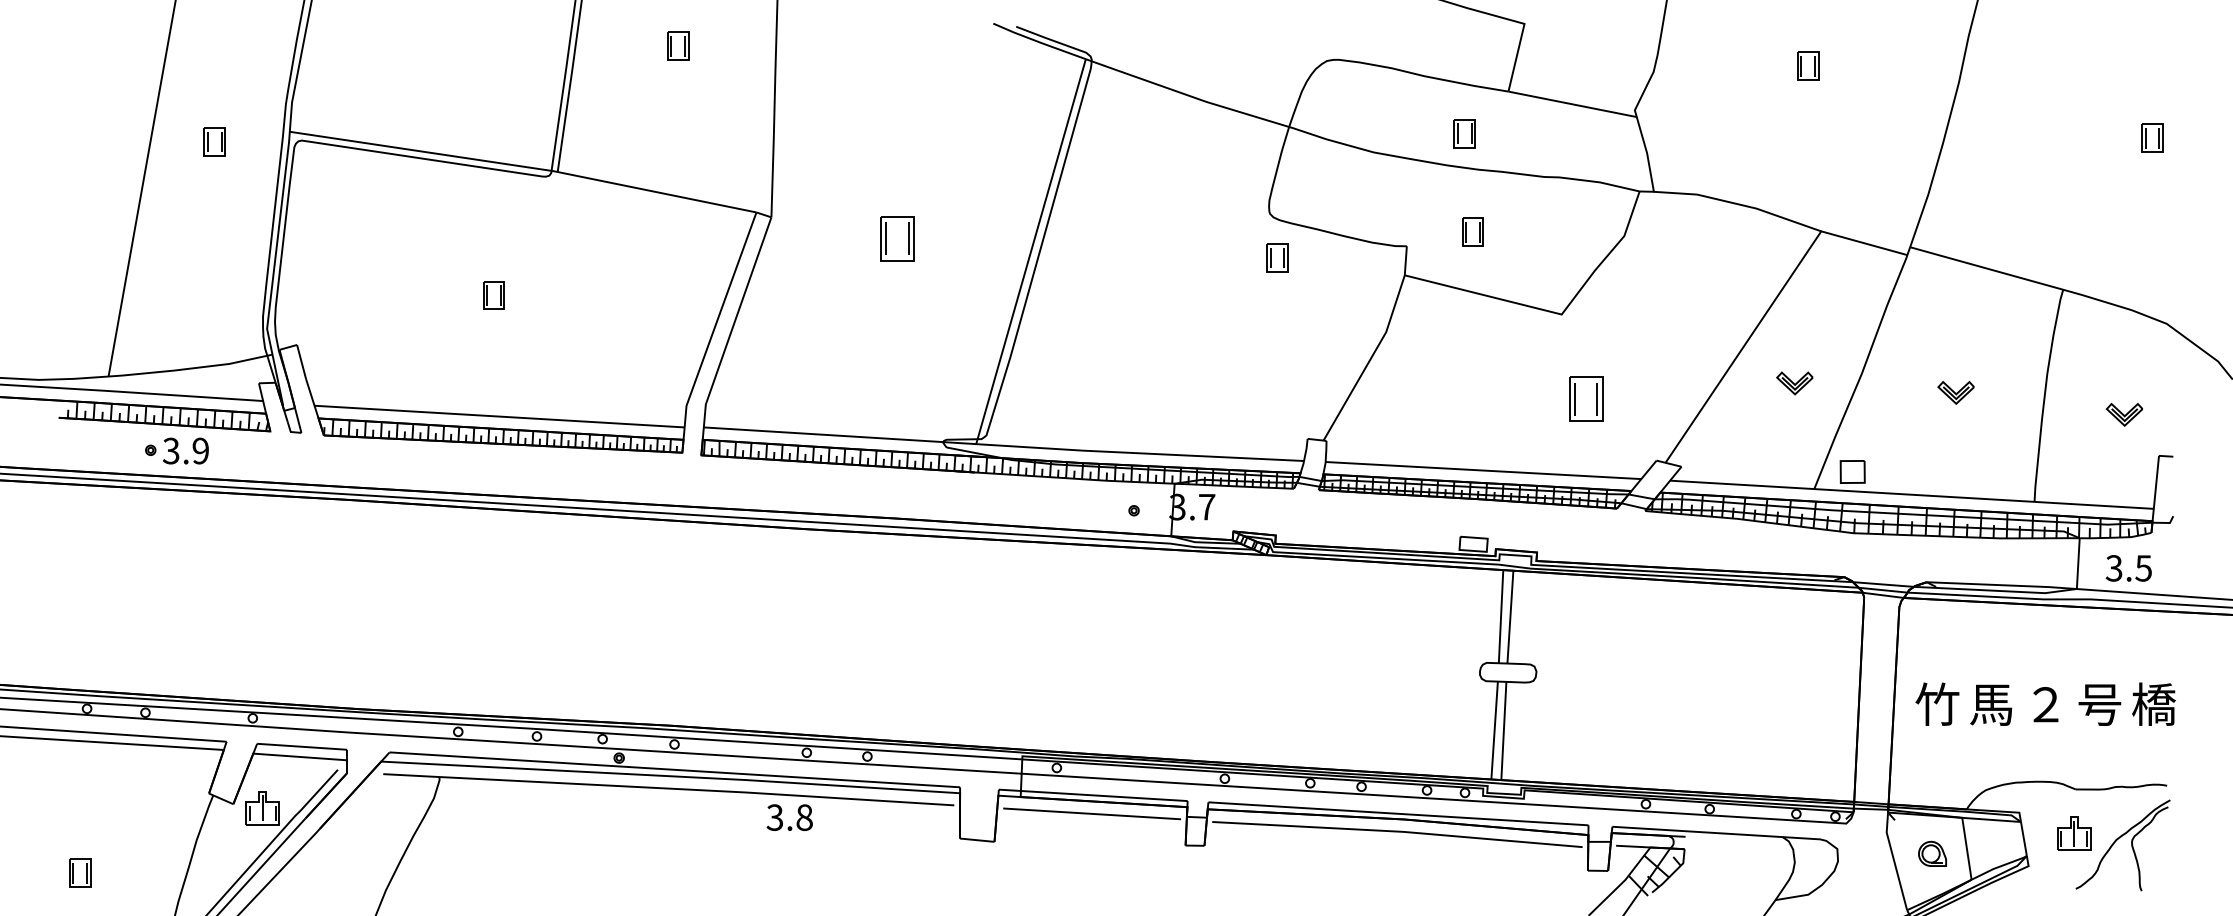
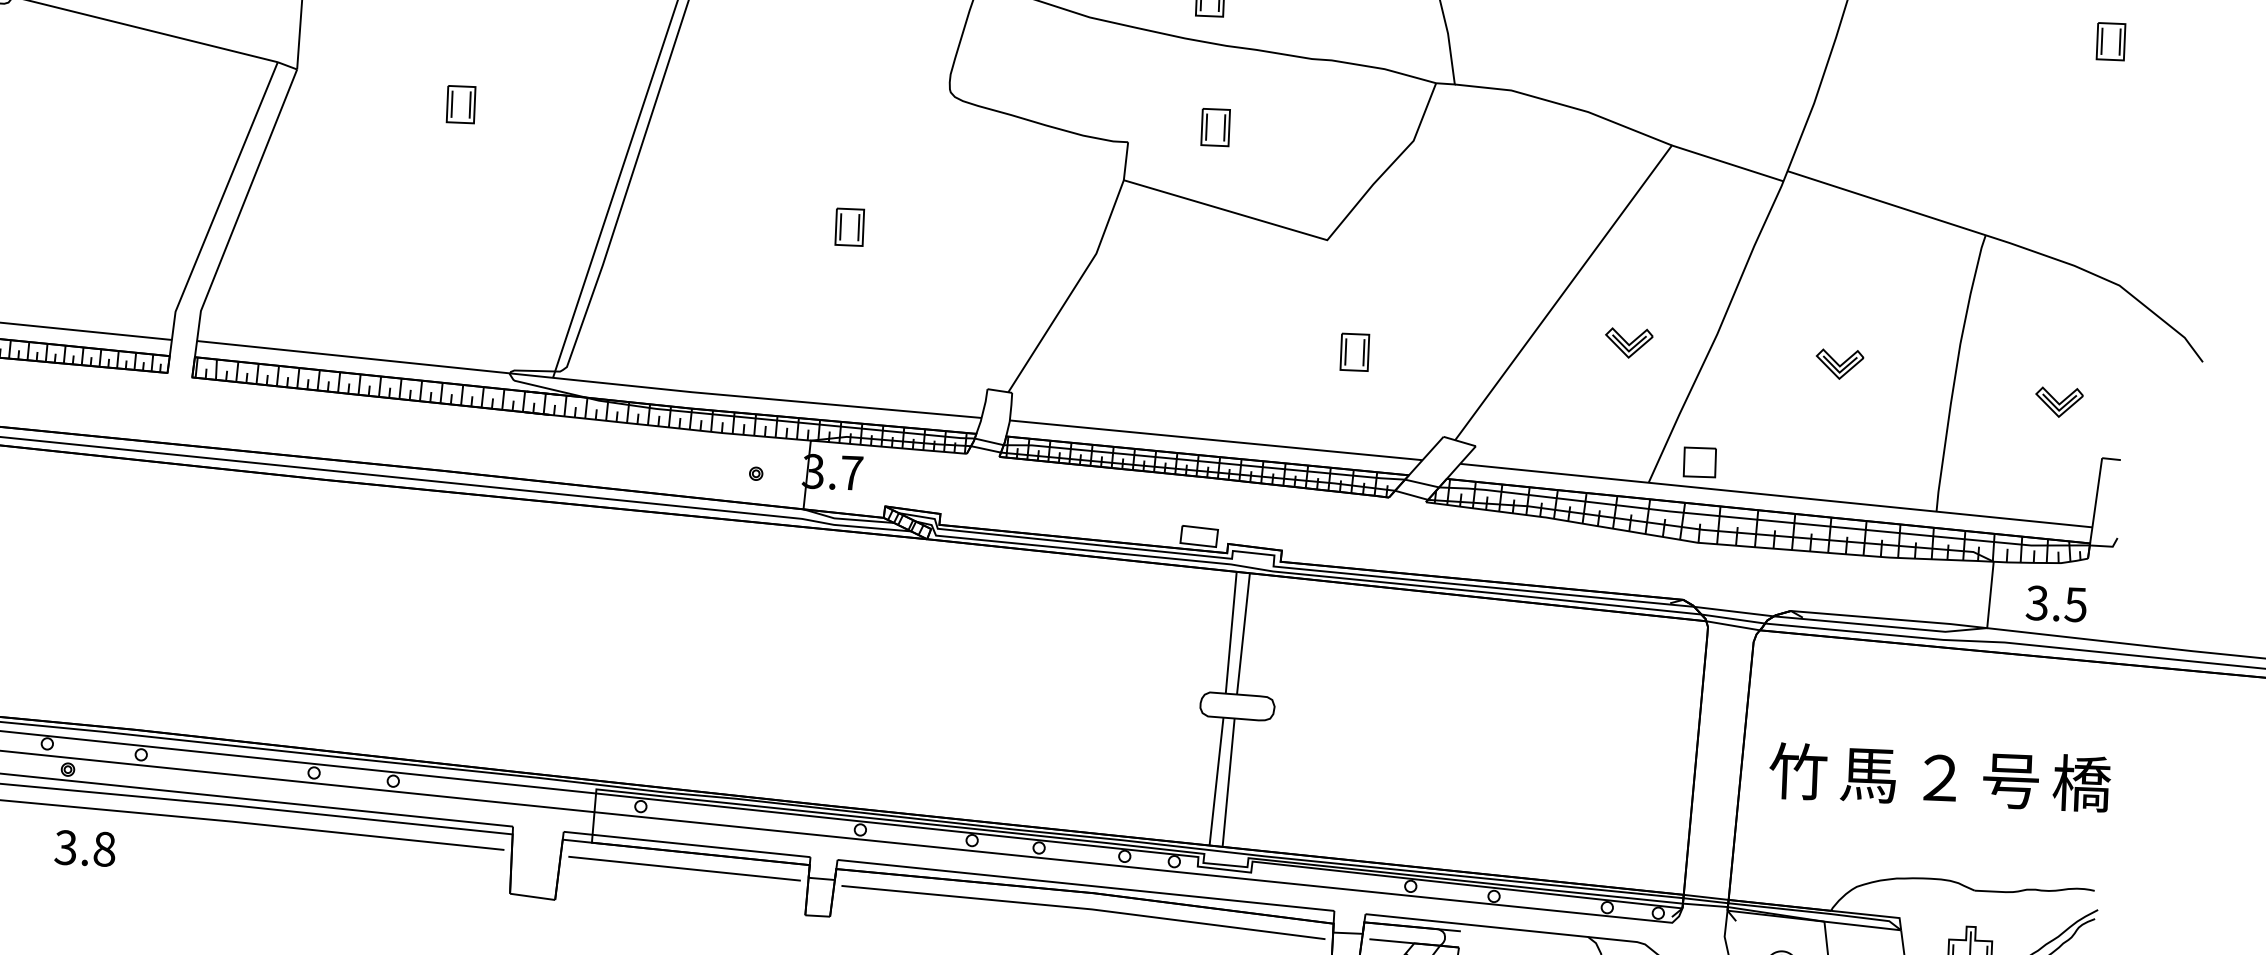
part: (897, 238) -> (461, 104), size x0.62
part: (1277, 257) -> (849, 226), moved
part: (1586, 398) -> (1355, 351), size x0.62
text: (789, 817) -> (84, 848), moved

